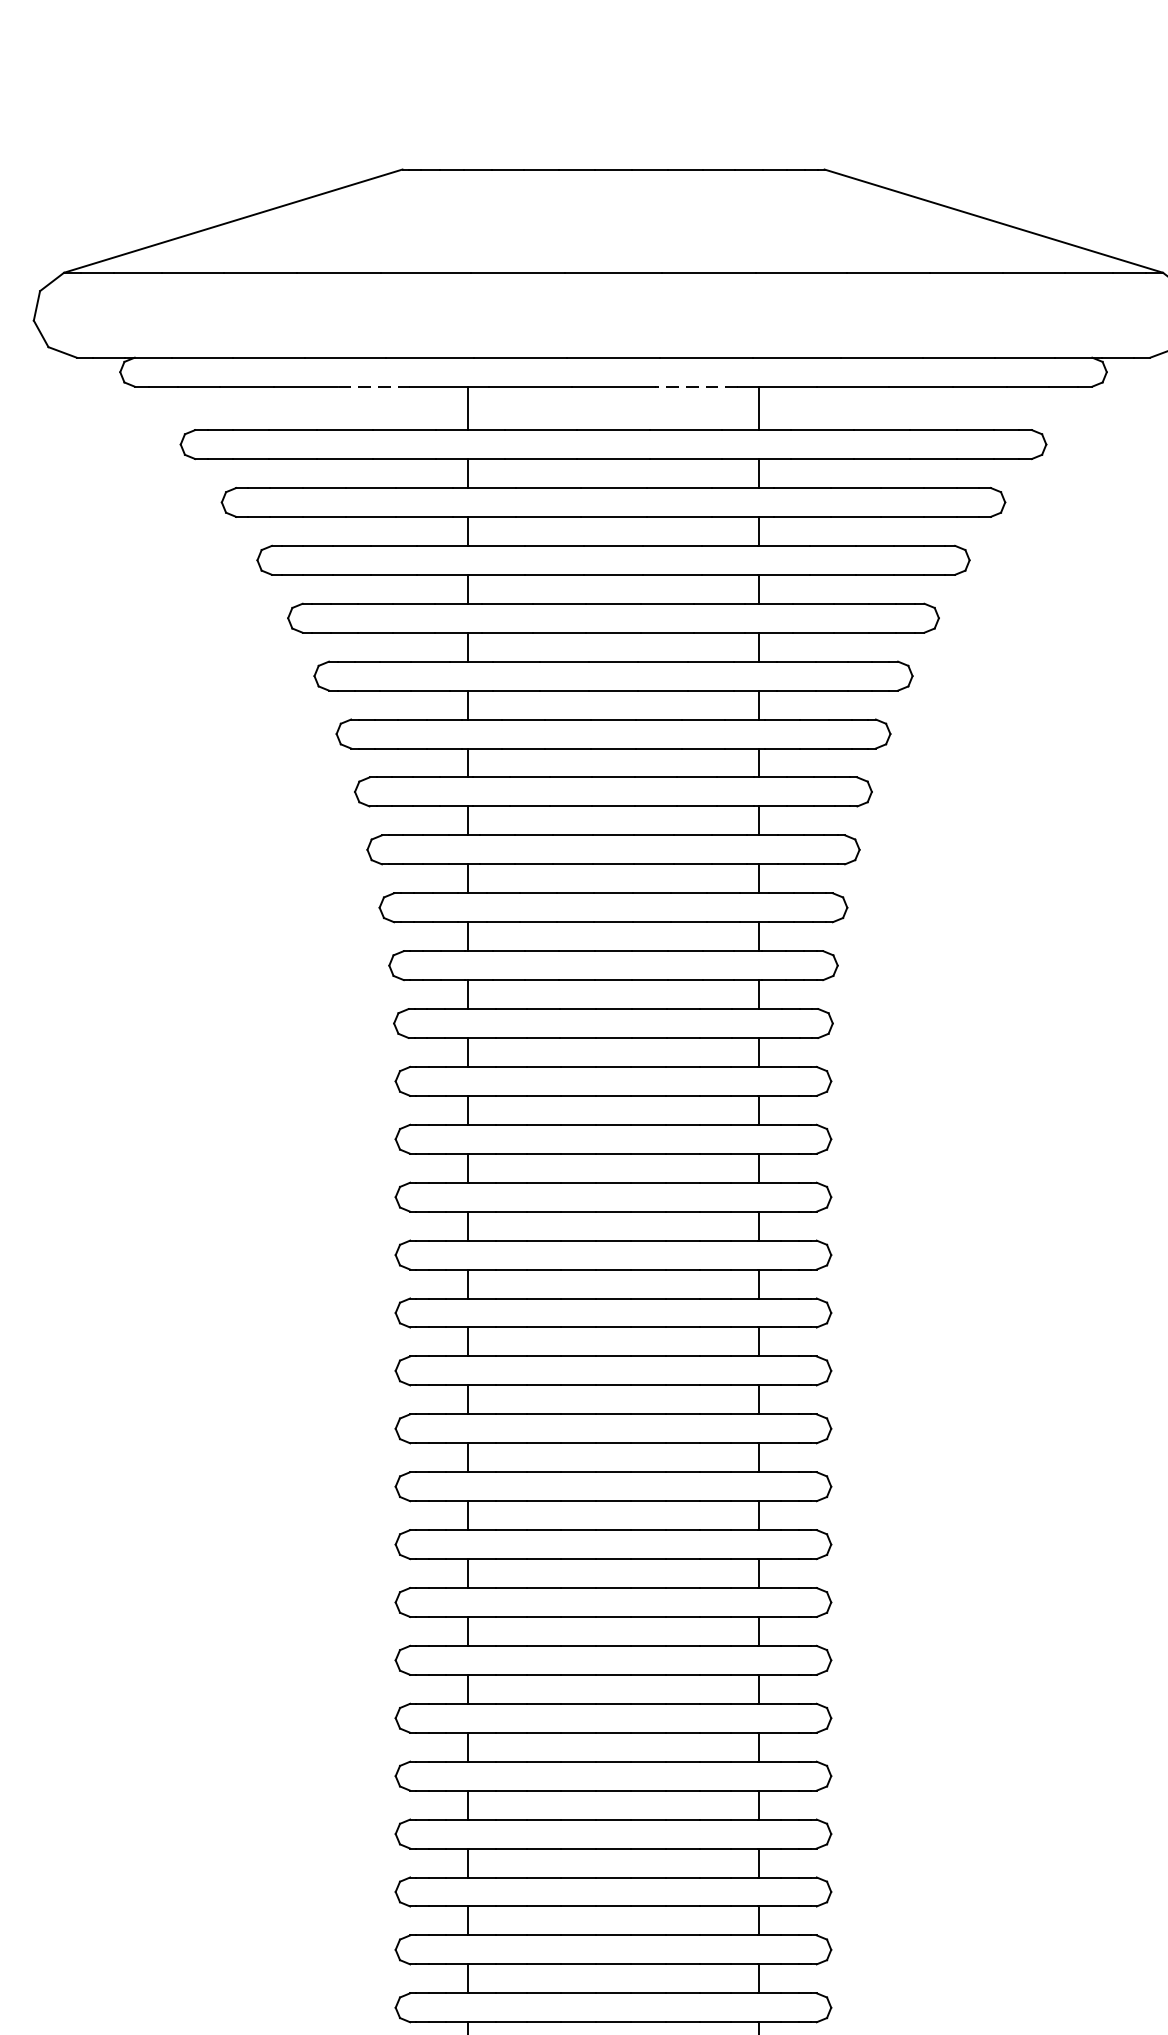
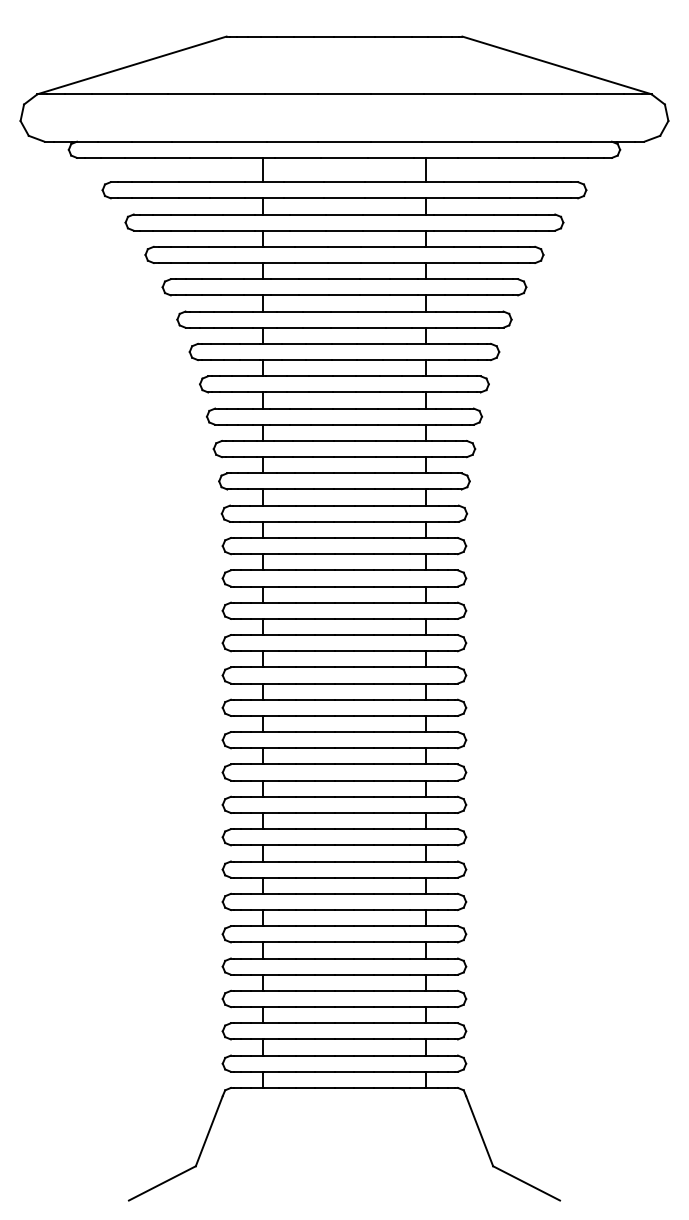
line: (373, 385) -> (210, 157), dashed -> solid
line: (695, 385) -> (390, 157), dashed -> solid

